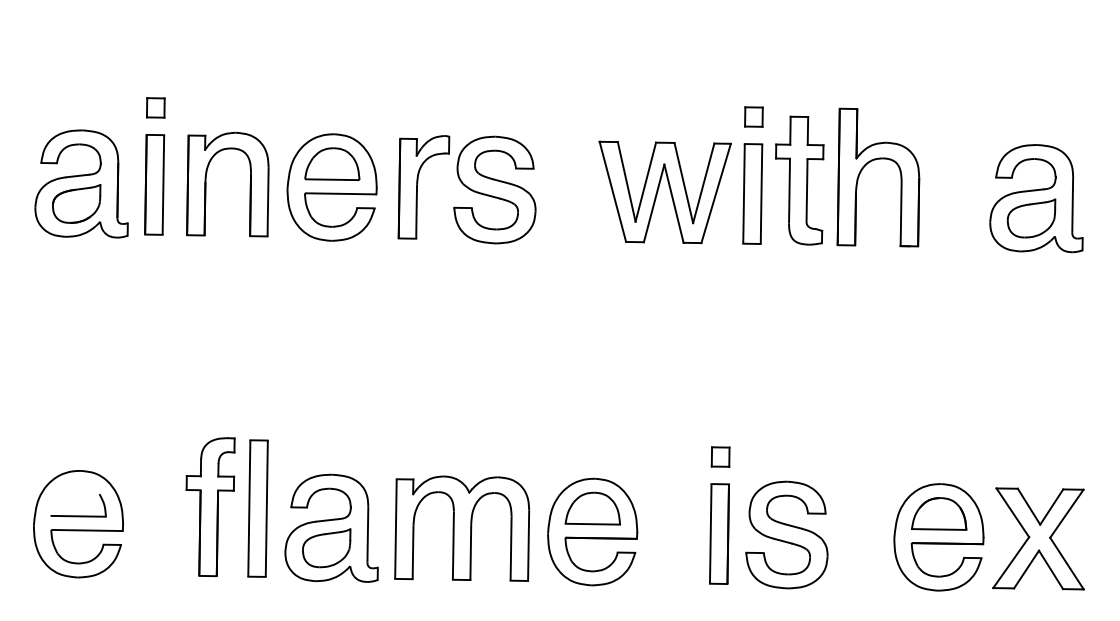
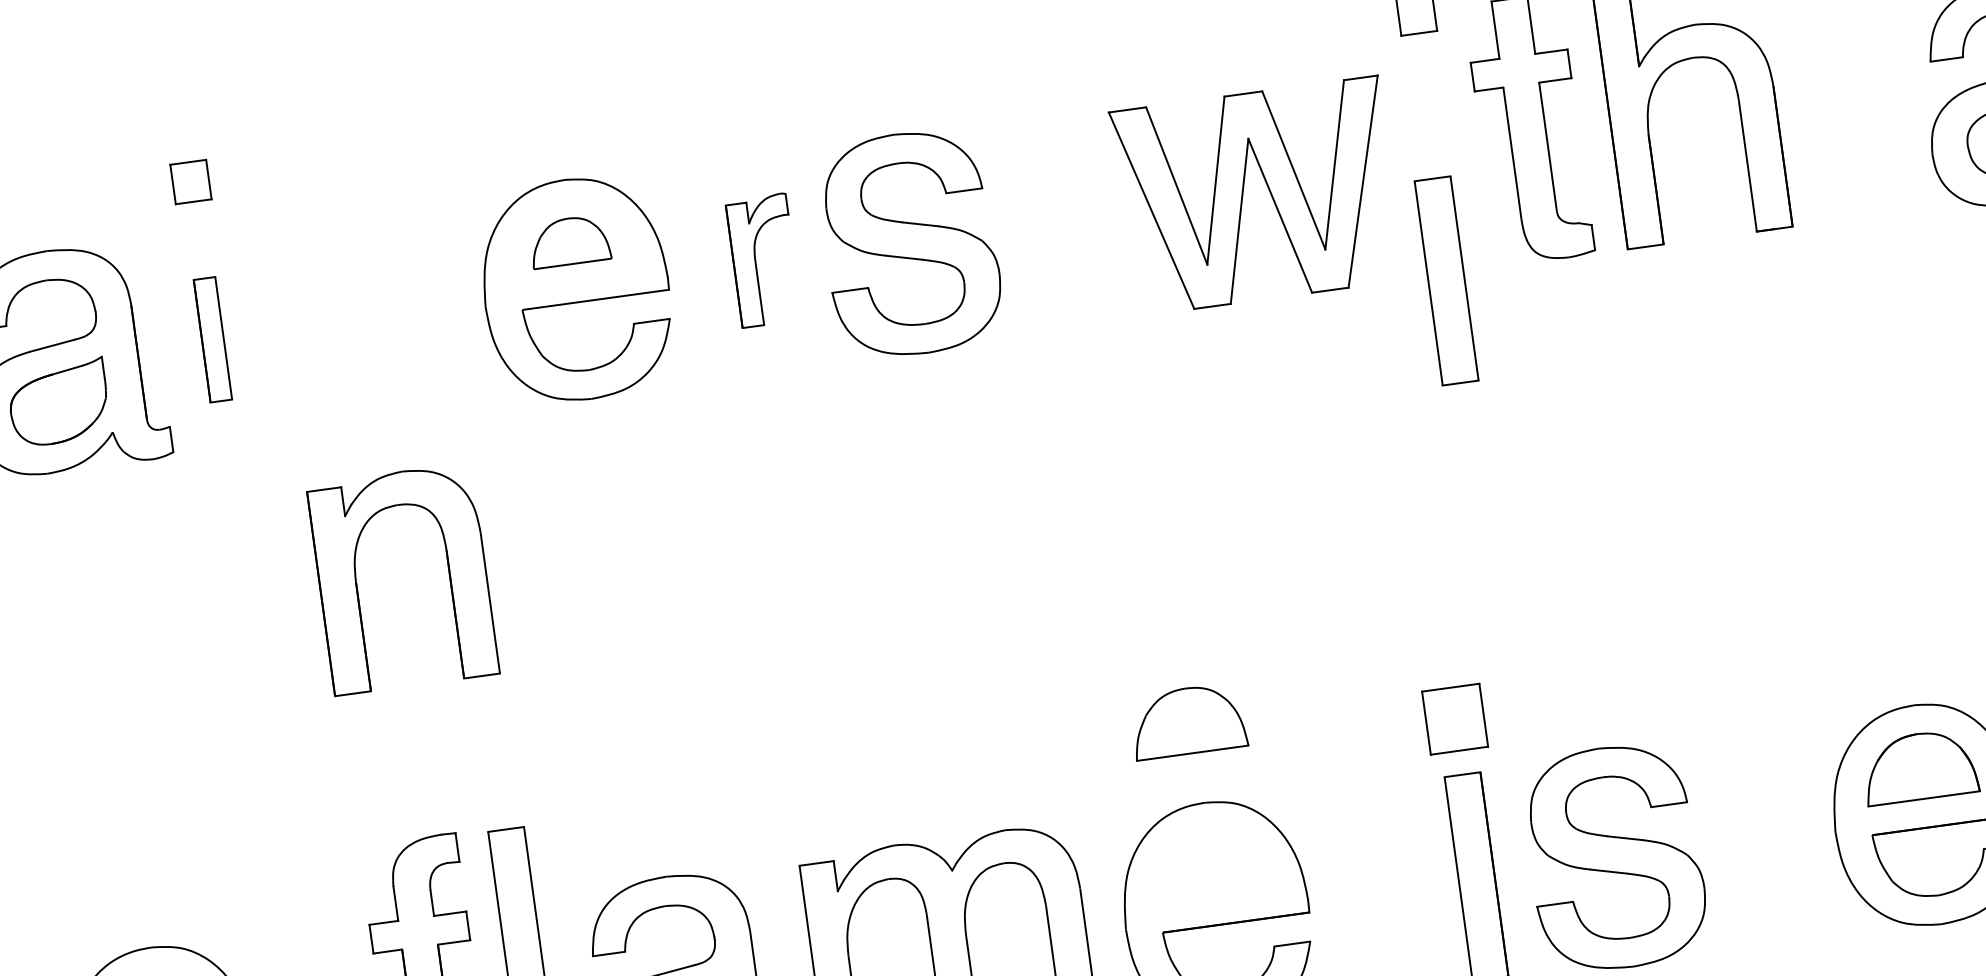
part: (332, 163) -> (569, 240), size x0.7
part: (154, 184) -> (212, 339), size x0.6
part: (206, 184) -> (358, 586), moved
part: (423, 187) -> (763, 260), size x0.6
part: (752, 193) -> (1445, 279), moved
part: (720, 456) -> (1454, 718), size x1.6
part: (592, 508) -> (1187, 721), moved

